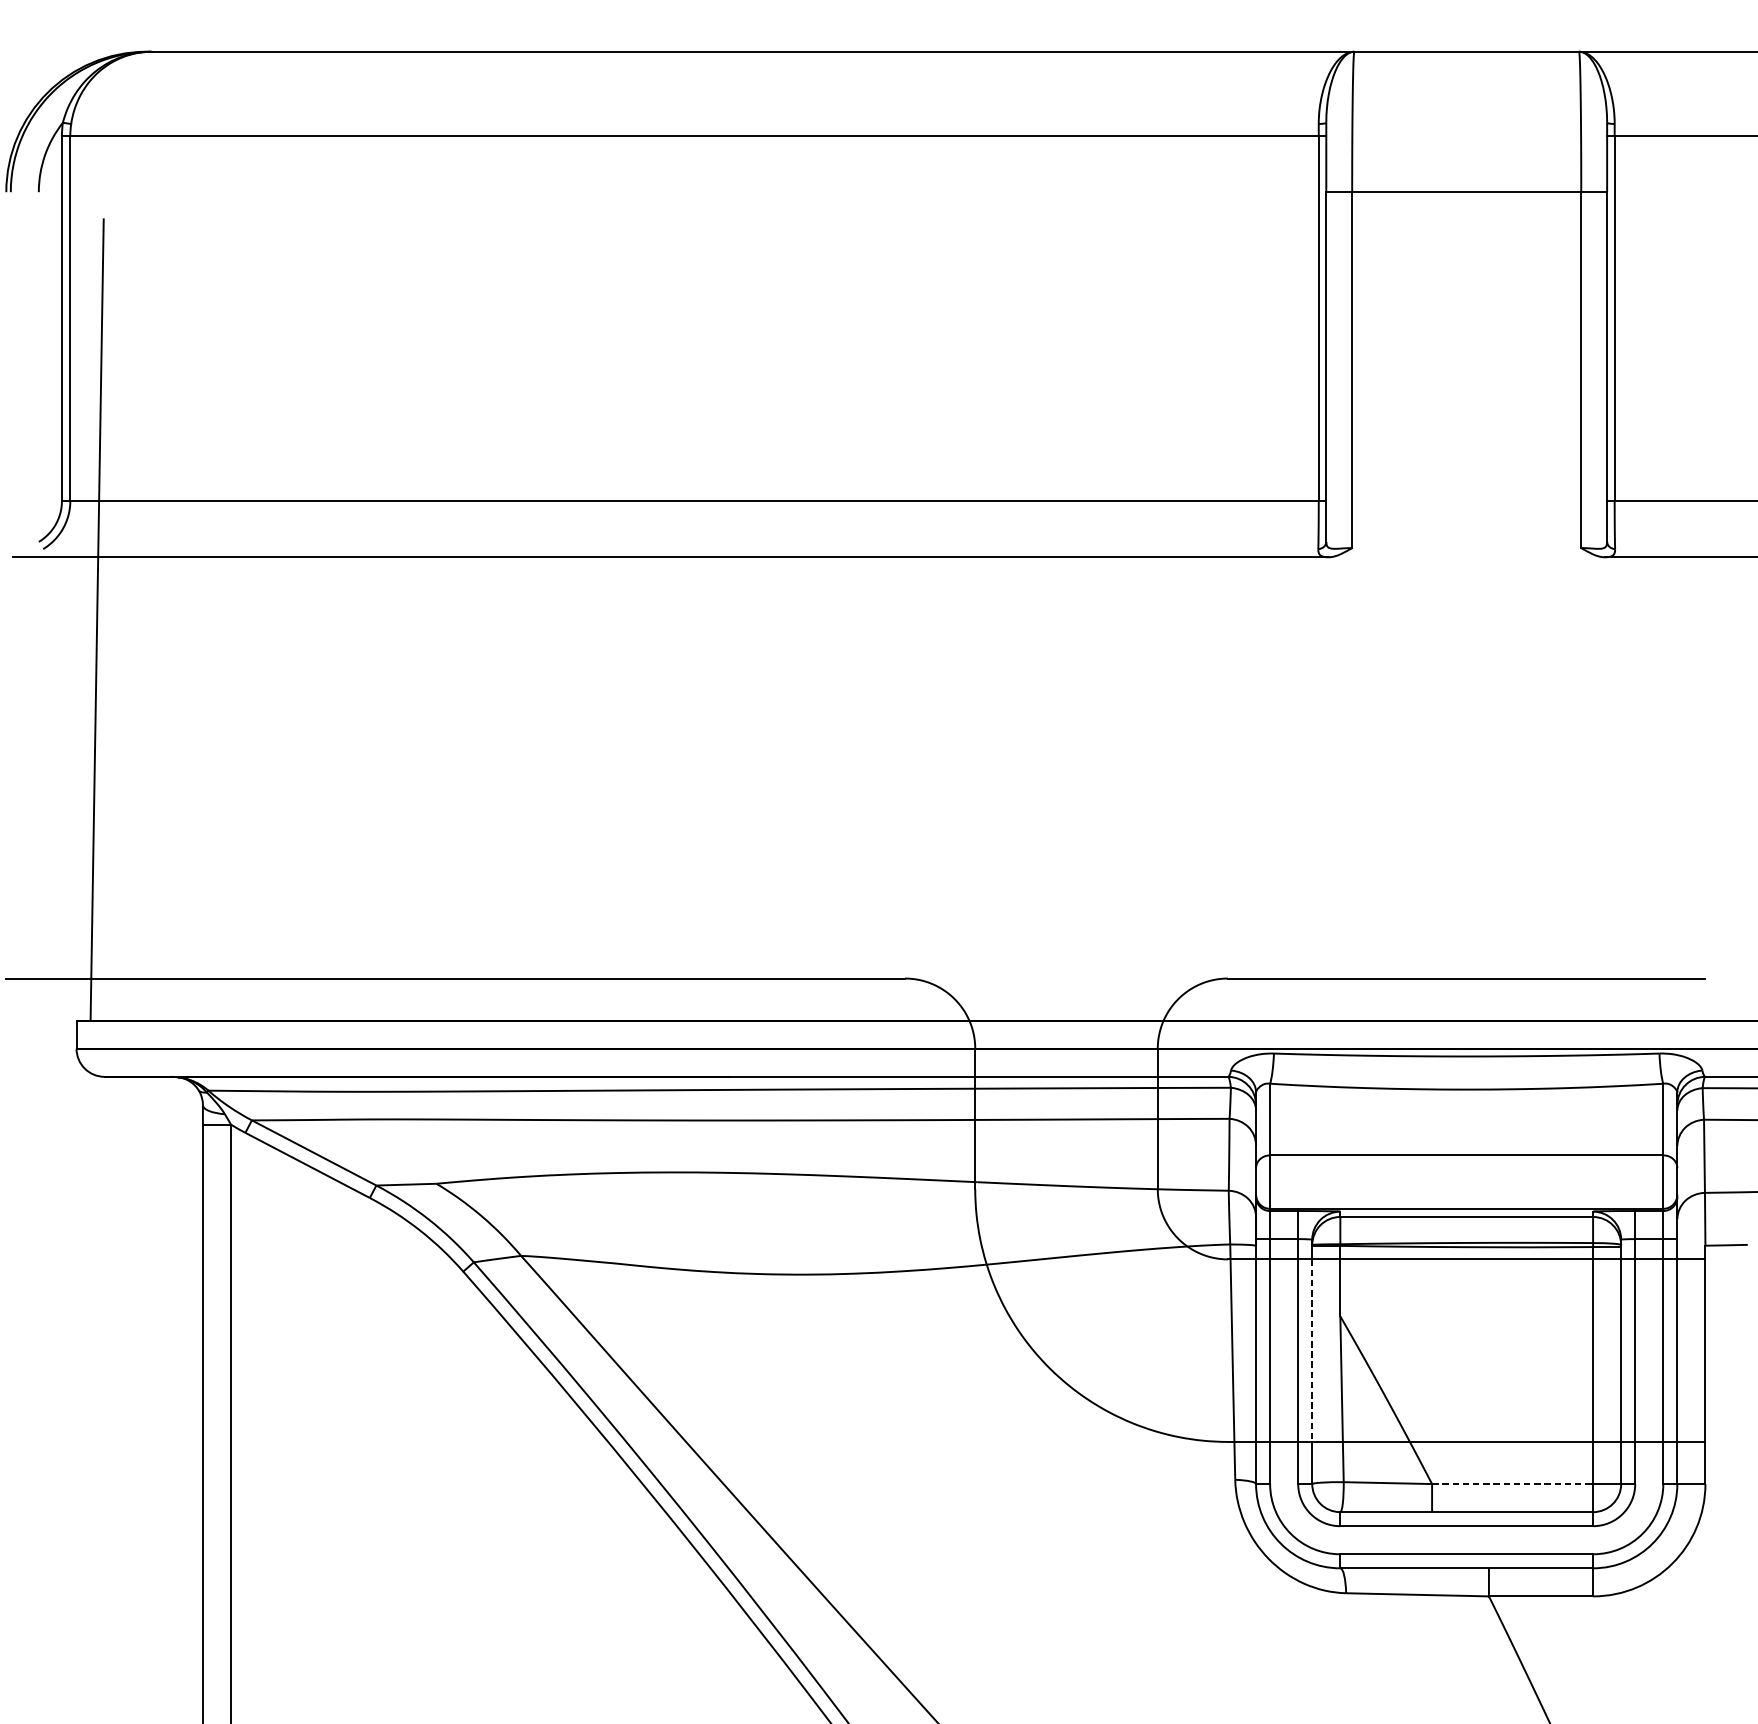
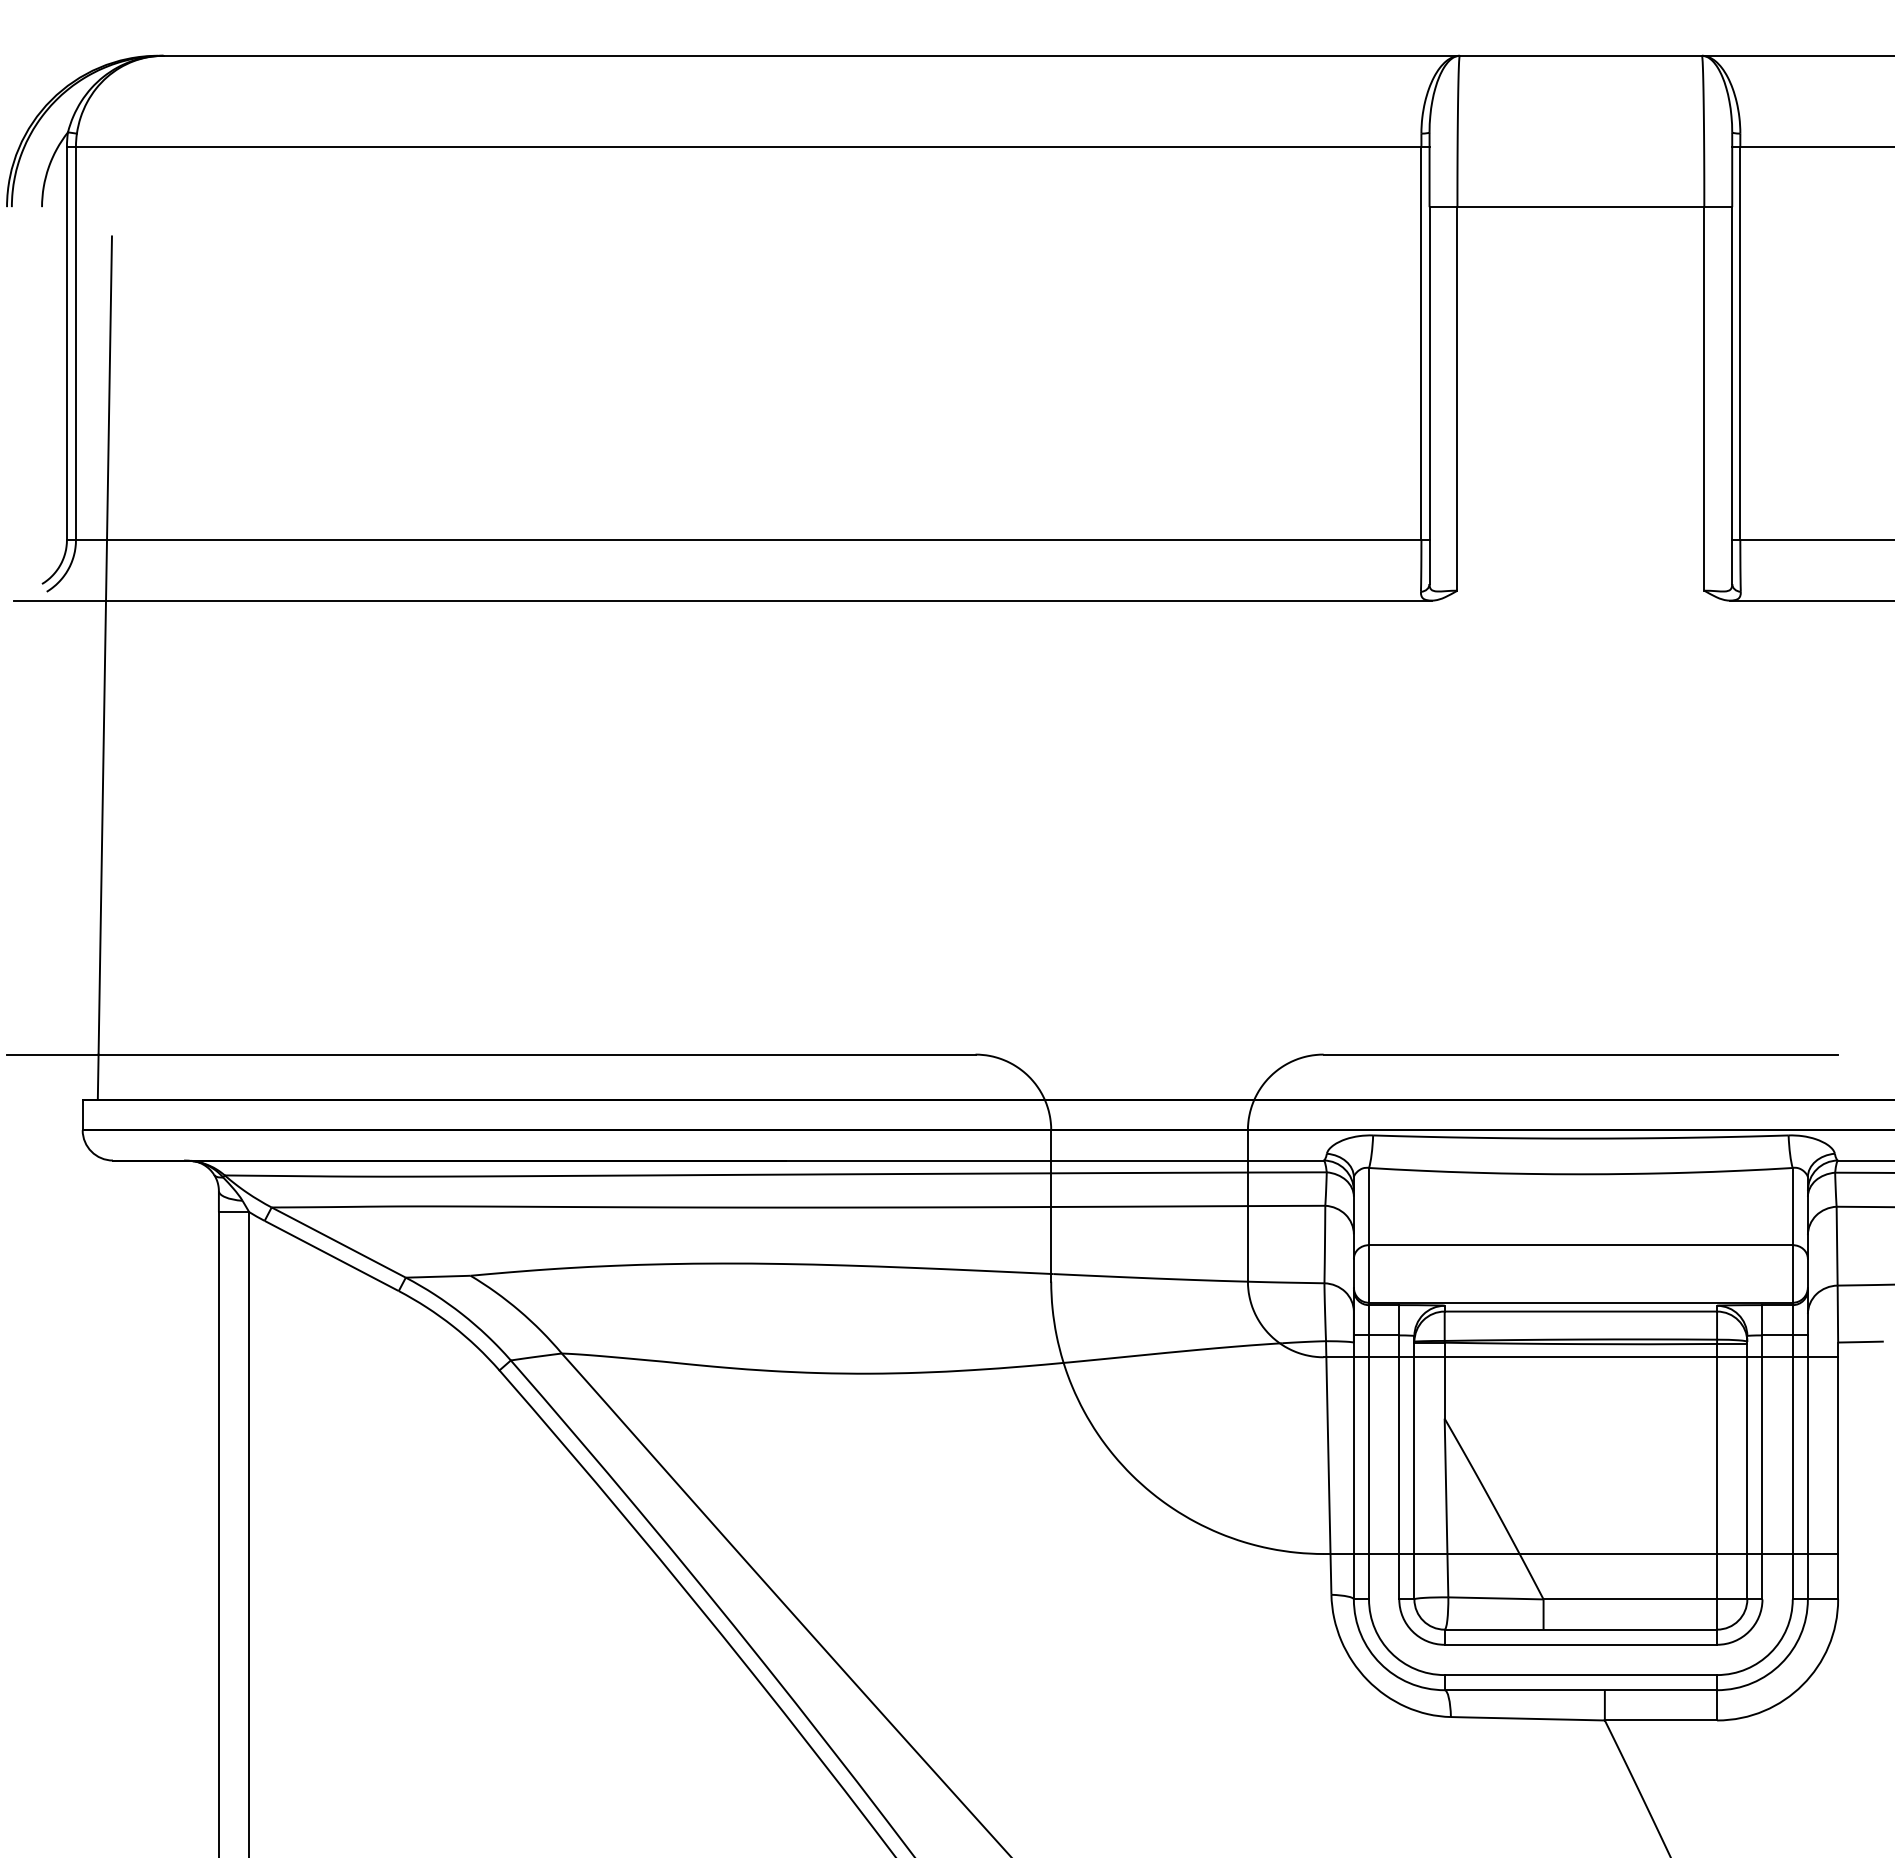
line: (1312, 1351) -> (1414, 1456), dashed -> solid
line: (1512, 1484) -> (1630, 1599), dashed -> solid

